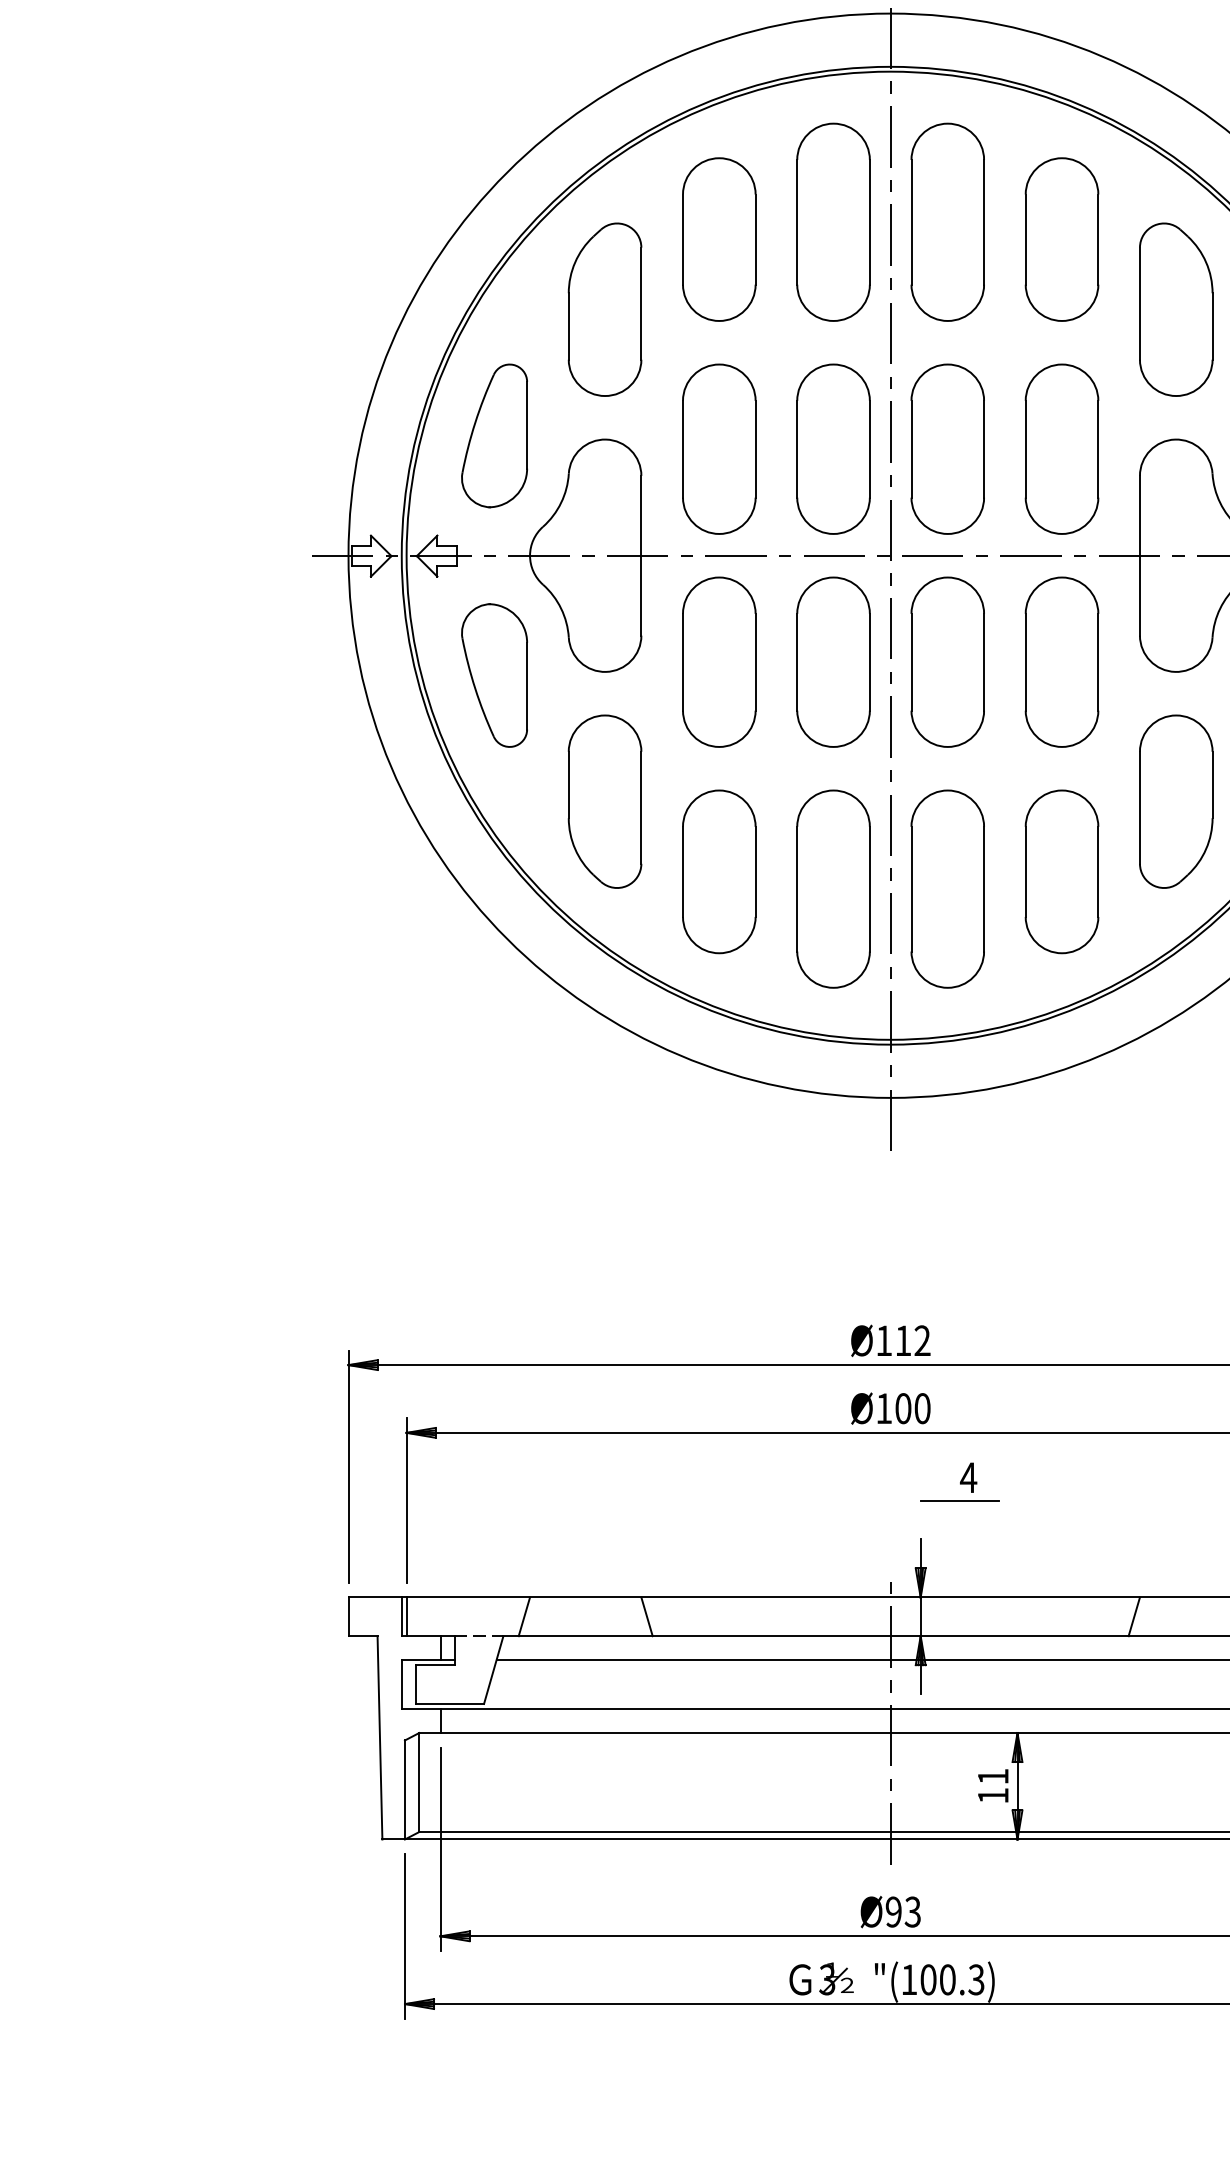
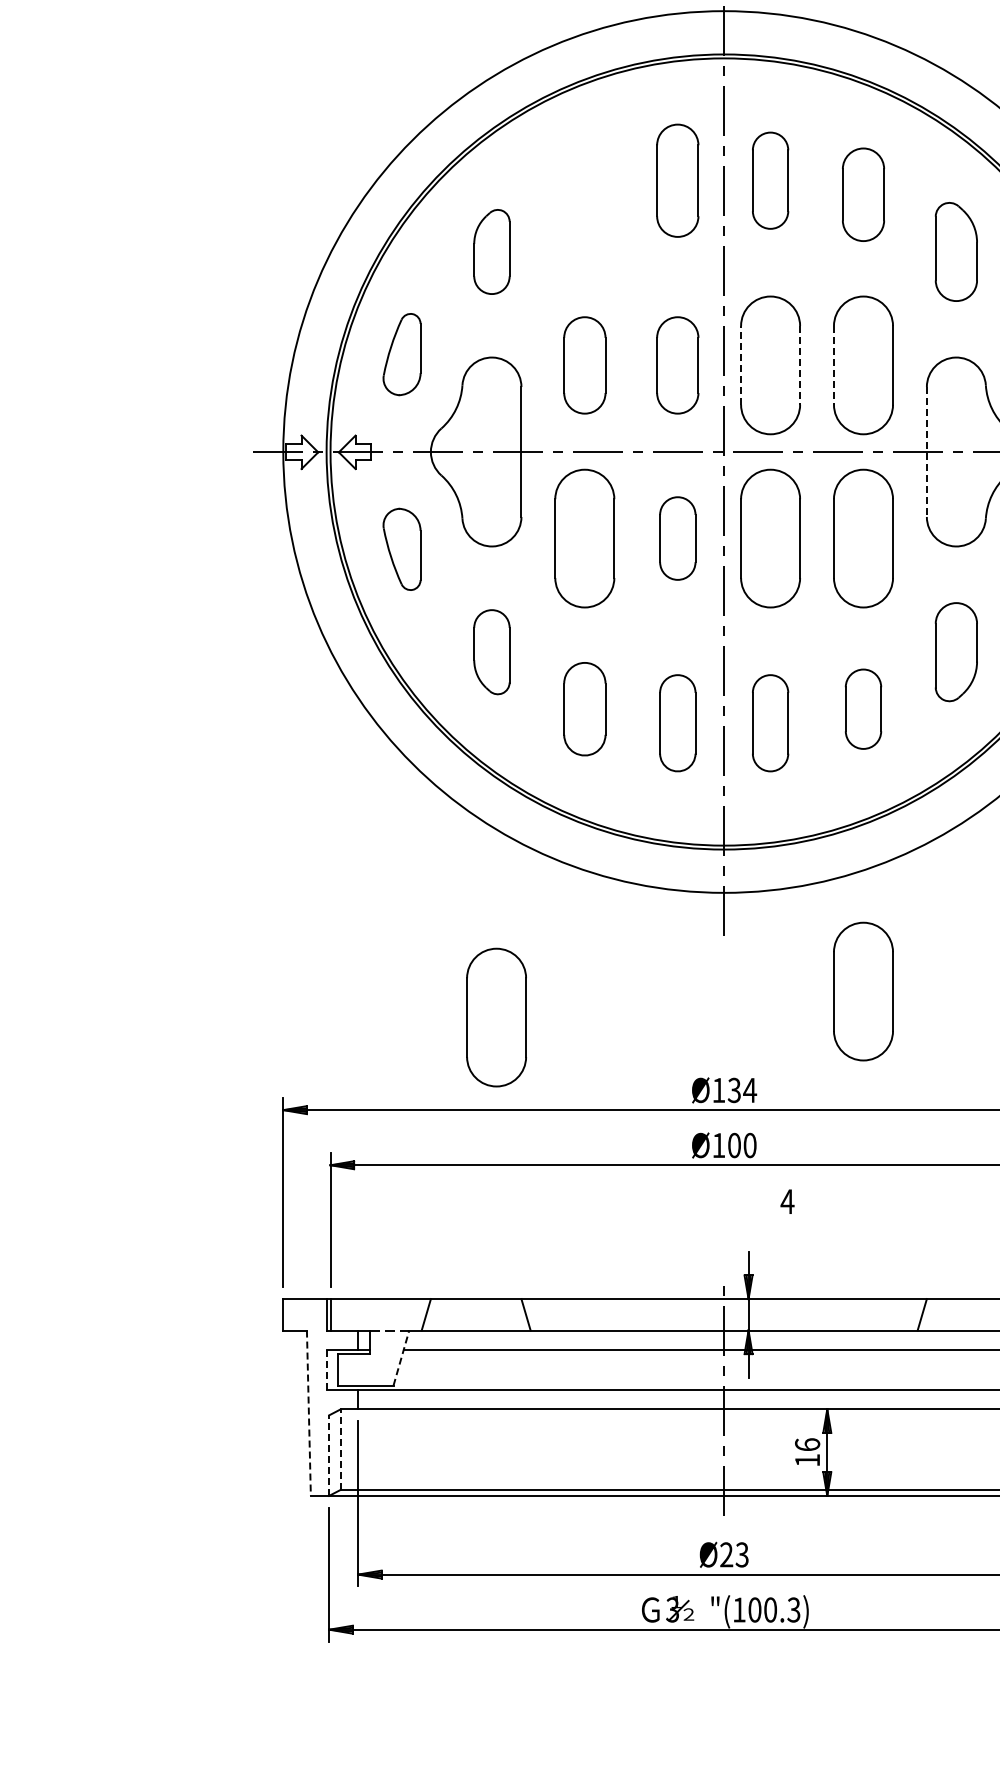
part: (833, 221) -> (677, 180), size x0.7
part: (947, 221) -> (770, 180), size x0.6
part: (718, 239) -> (584, 194), removed
part: (1062, 239) -> (863, 194), size x0.7
part: (604, 309) -> (491, 251), size x0.6
part: (1176, 309) -> (956, 251), size x0.7
part: (493, 435) -> (401, 354), size x0.7
line: (911, 448) -> (741, 364), solid -> dashed
part: (718, 449) -> (584, 365), size x0.7
part: (833, 449) -> (677, 365), size x0.7
line: (984, 449) -> (800, 365), solid -> dashed
line: (1025, 449) -> (833, 365), solid -> dashed
line: (1139, 556) -> (926, 452), solid -> dashed
part: (833, 662) -> (677, 538), size x0.6
part: (493, 675) -> (401, 549), size x0.7
part: (604, 802) -> (491, 652), size x0.6
part: (1176, 802) -> (956, 652), size x0.7
part: (718, 872) -> (584, 709), size x0.7
part: (1062, 872) -> (863, 709), size x0.6
part: (833, 889) -> (677, 723), size x0.6
part: (947, 889) -> (770, 723), size x0.6
part: (1062, 1219) -> (863, 991), added
part: (610, 1251) -> (496, 1017), added
text: (913, 1340) -> (742, 1090), Ø112 -> Ø134
line: (959, 1500) -> (780, 1220), removed
line: (493, 1670) -> (401, 1358), solid -> dashed
line: (401, 1684) -> (326, 1369), solid -> dashed
line: (379, 1738) -> (308, 1413), solid -> dashed
text: (993, 1776) -> (807, 1444), 11 -> 16
line: (418, 1782) -> (340, 1449), solid -> dashed
line: (405, 1789) -> (329, 1455), solid -> dashed
text: (893, 1911) -> (726, 1554), Ø93 -> Ø23

